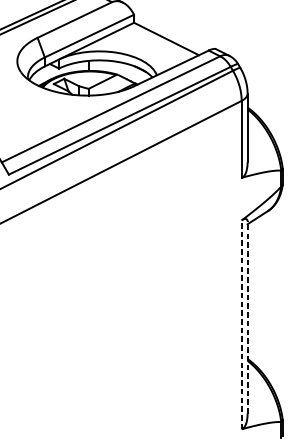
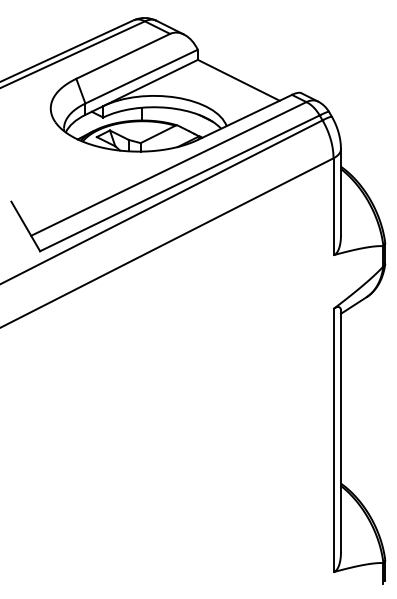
line: (247, 316) -> (340, 430), dashed -> solid
line: (241, 324) -> (333, 440), dashed -> solid

